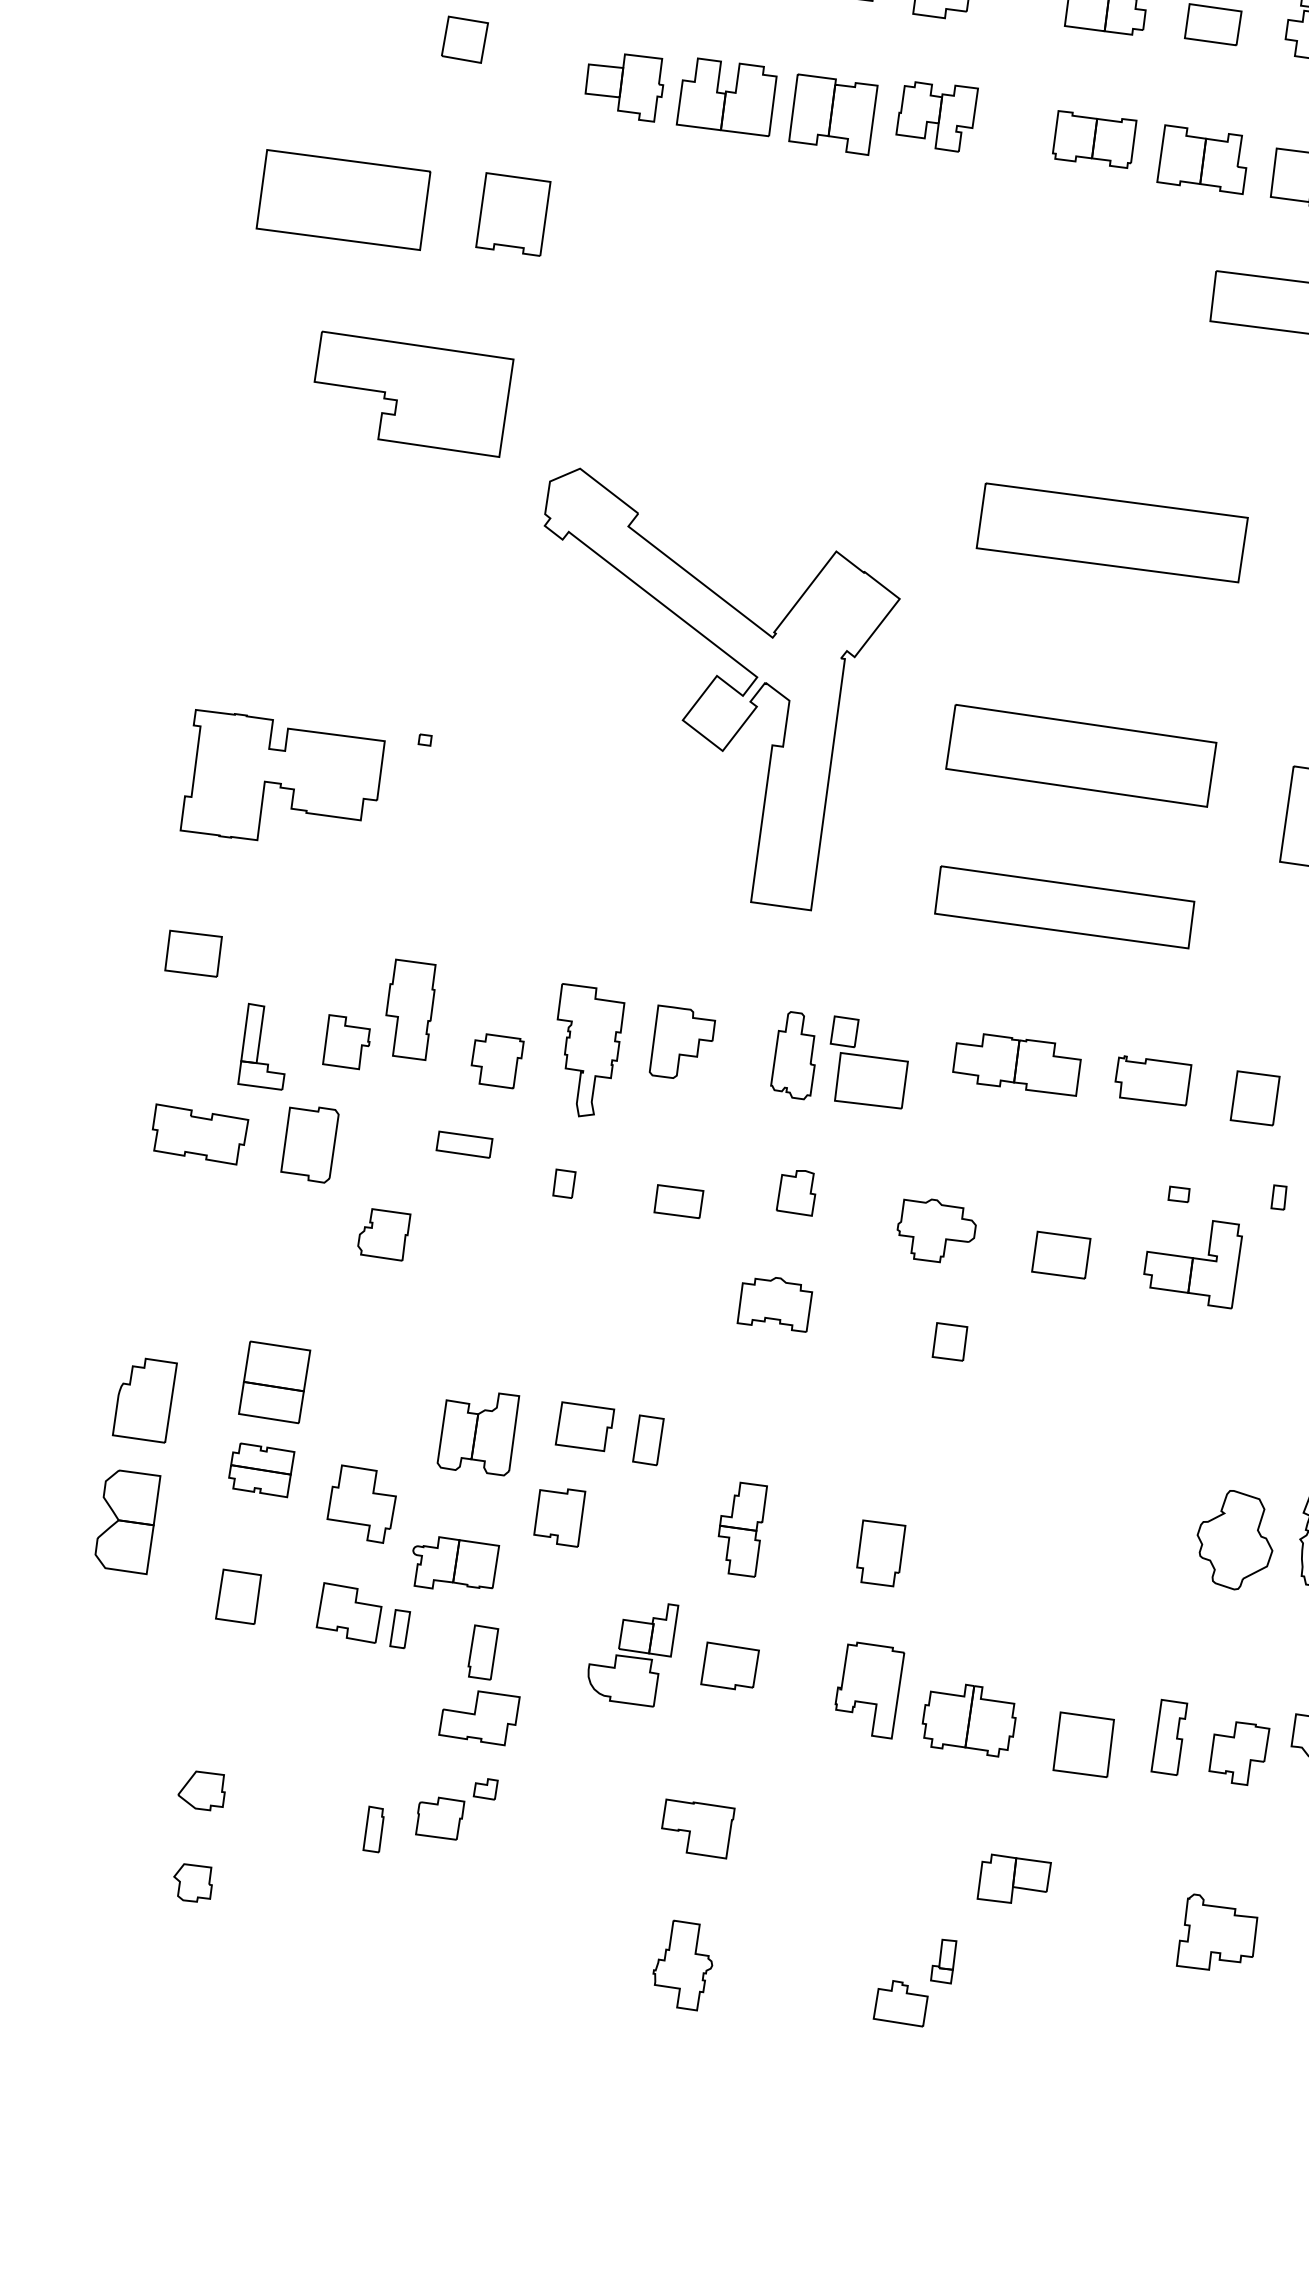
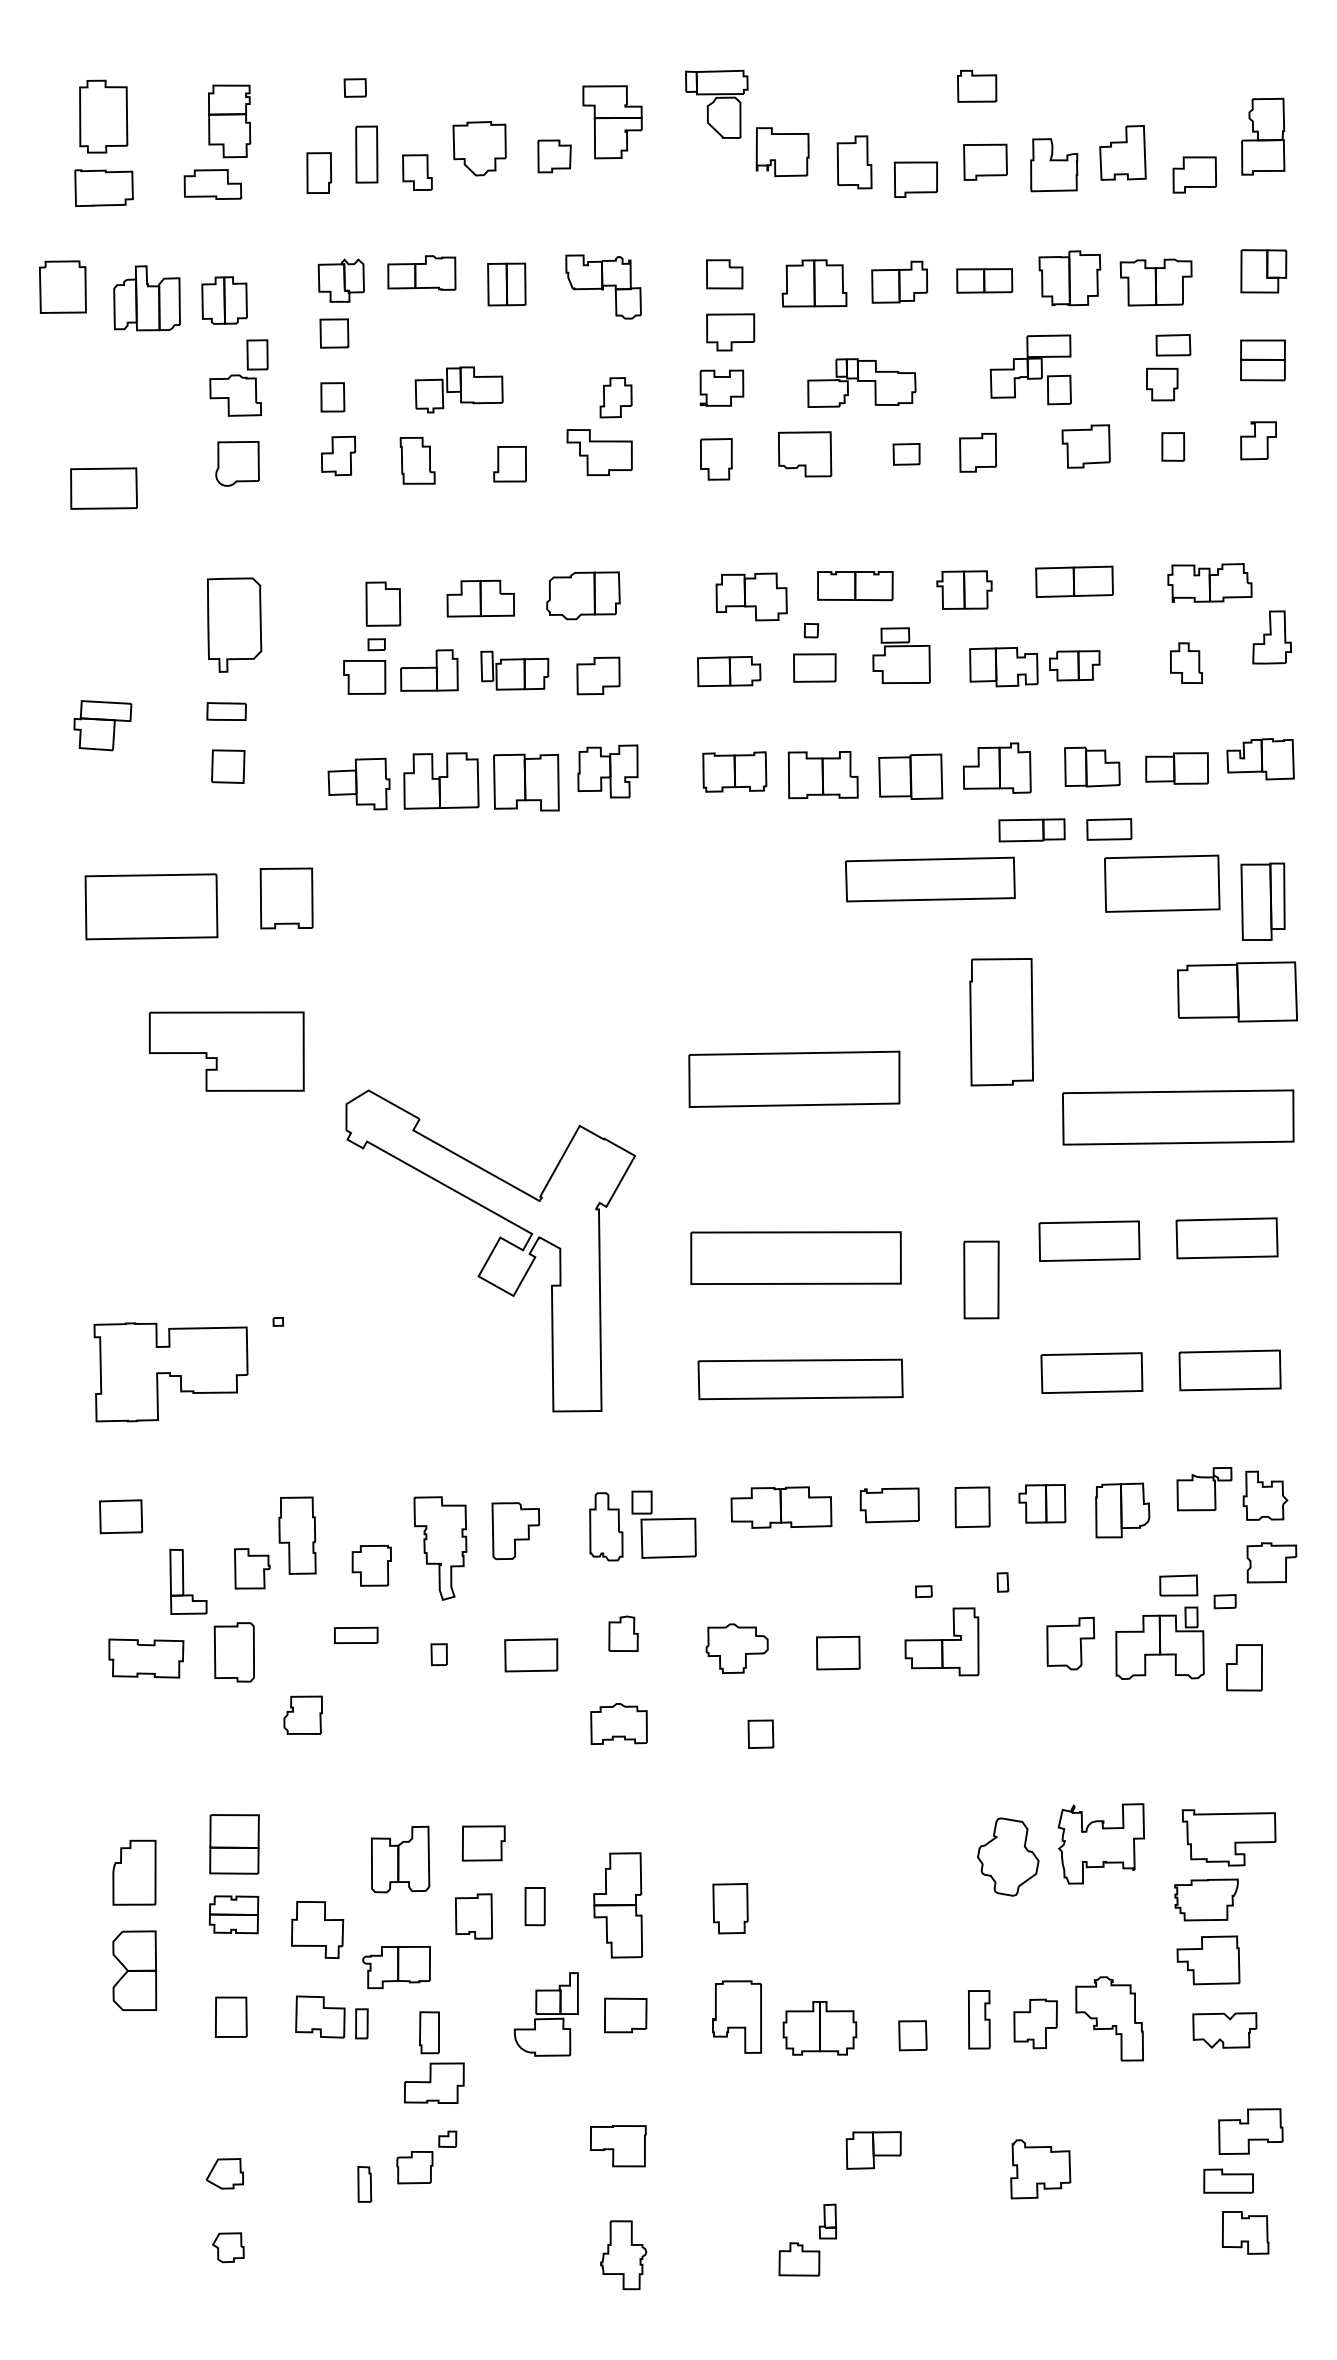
part: (678, 1201) -> (531, 1655), size x1.43
part: (647, 1440) -> (534, 1906), moved
part: (740, 1528) -> (617, 1905), size x1.43
part: (1083, 1744) -> (912, 2035), size x0.62

